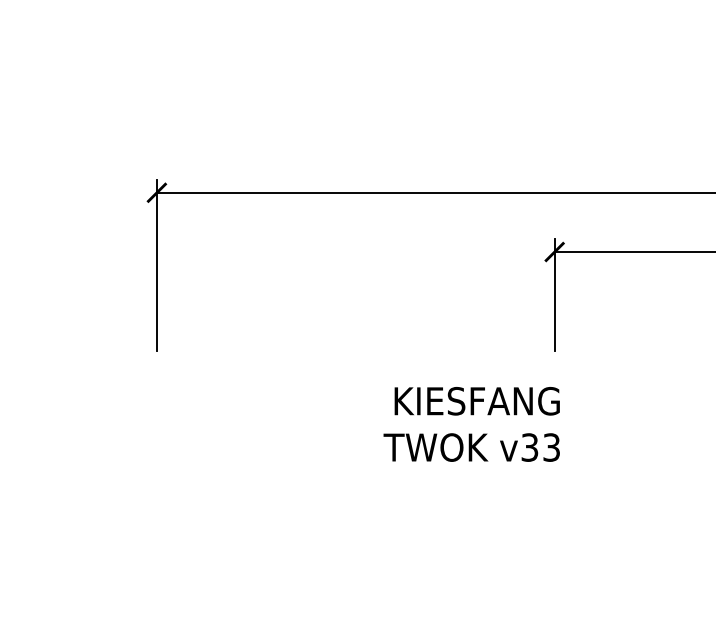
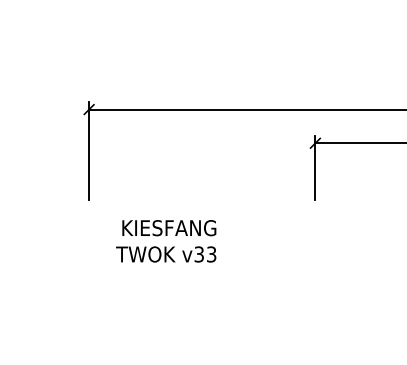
text: (472, 424) -> (166, 241), moved

